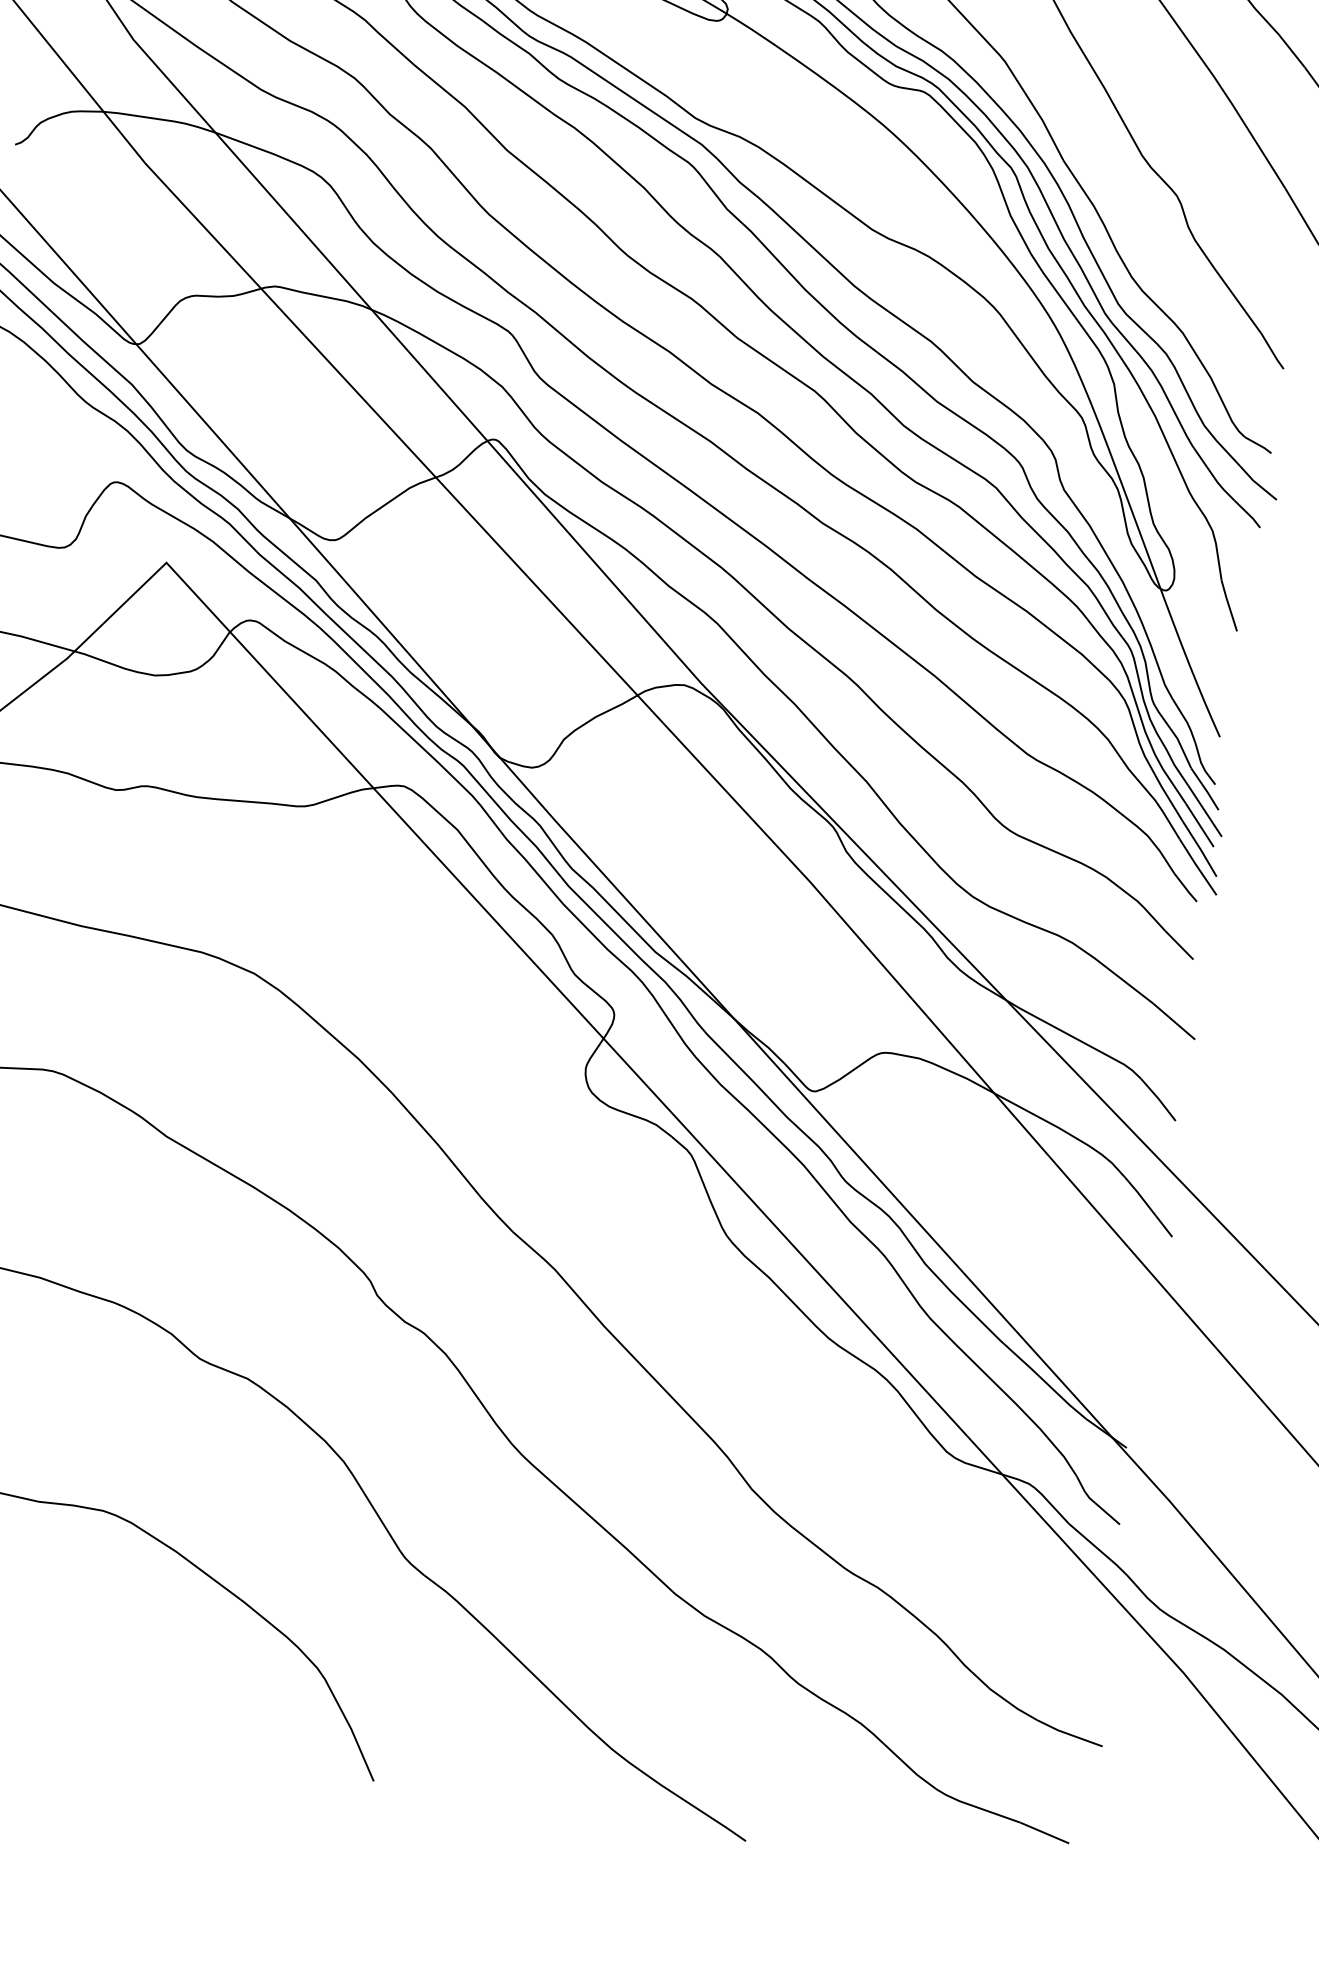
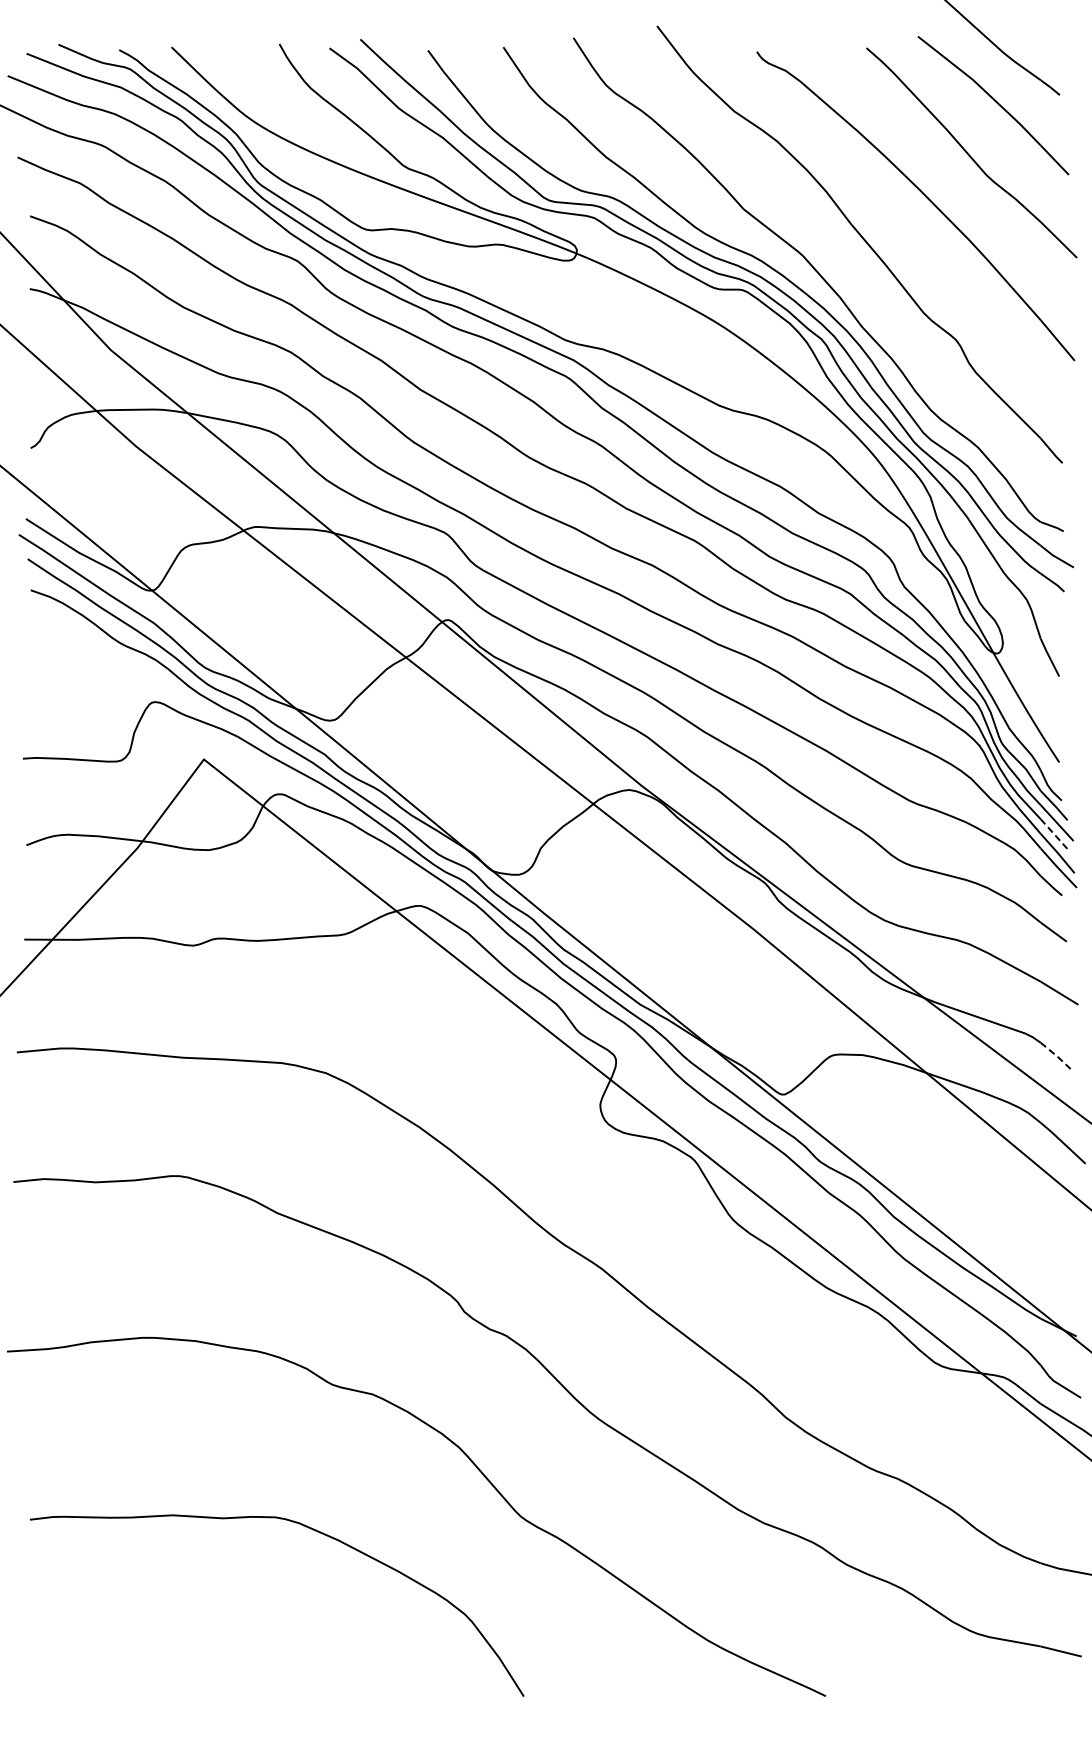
line: (1199, 824) -> (1054, 834), solid -> dashed
line: (1159, 1099) -> (1057, 1056), solid -> dashed

